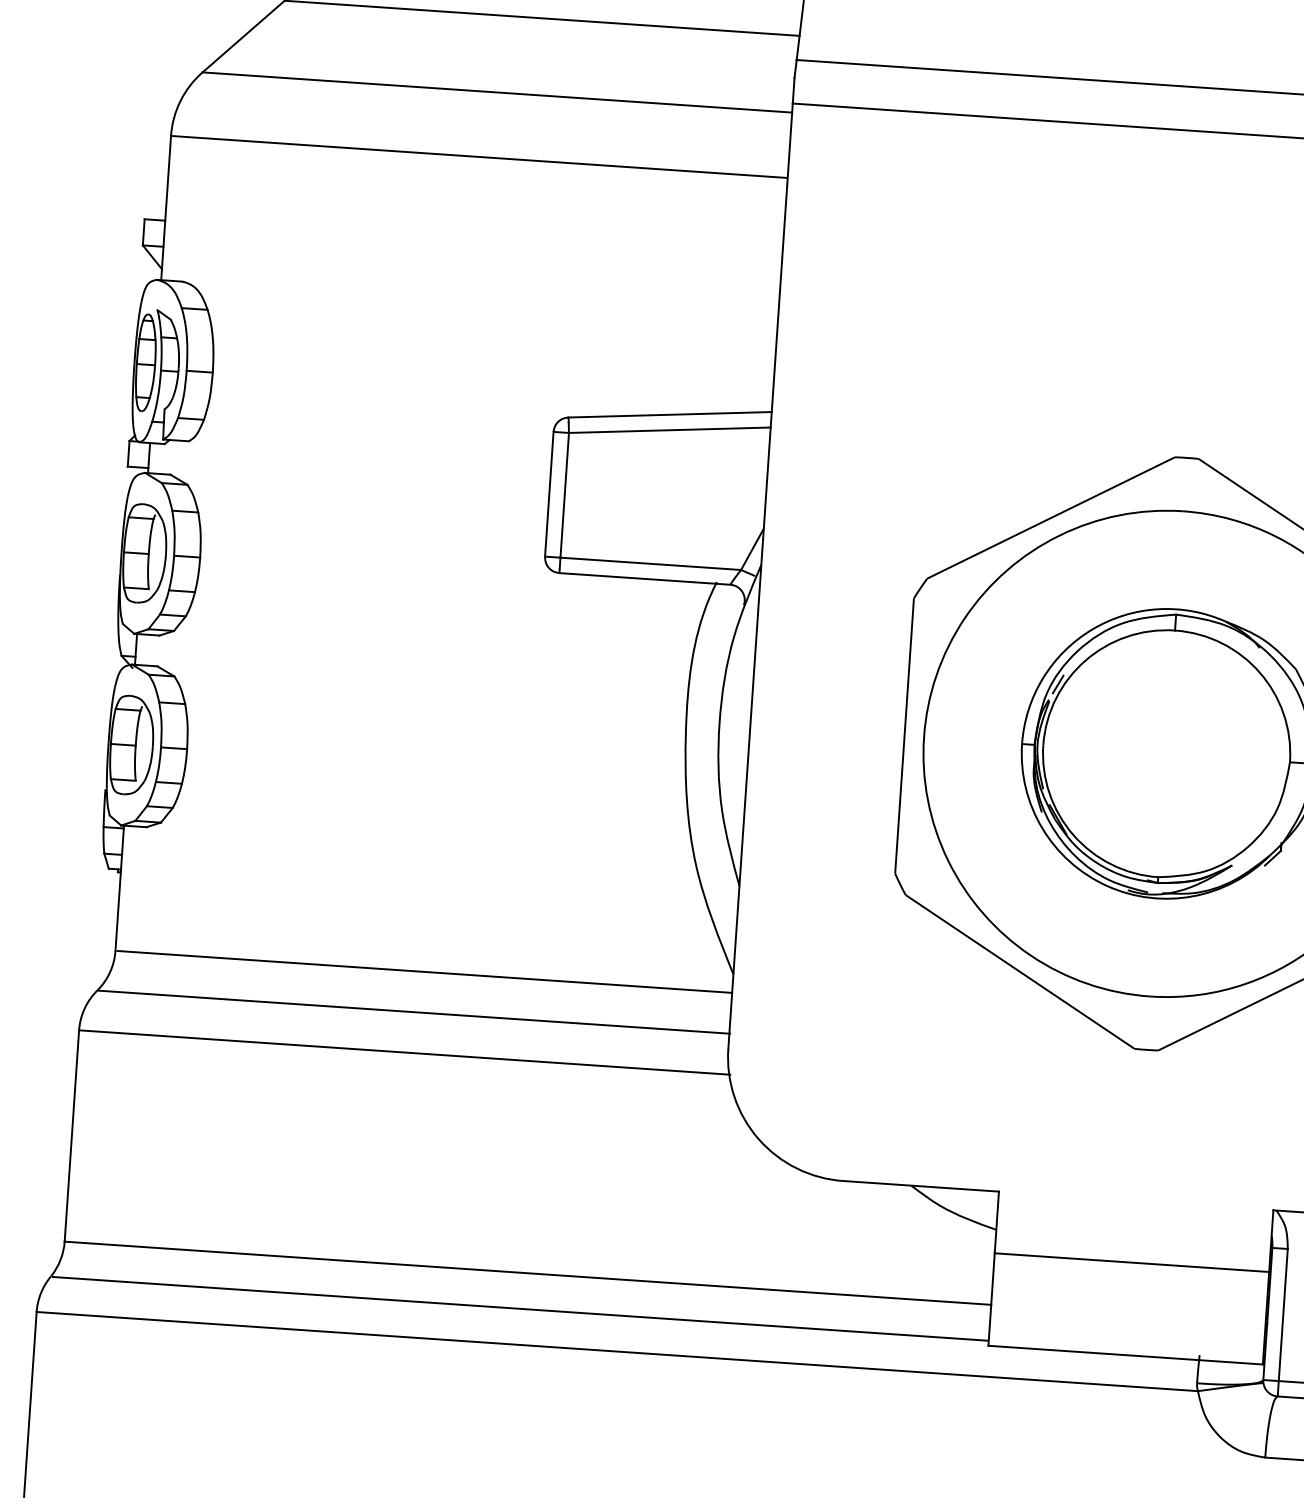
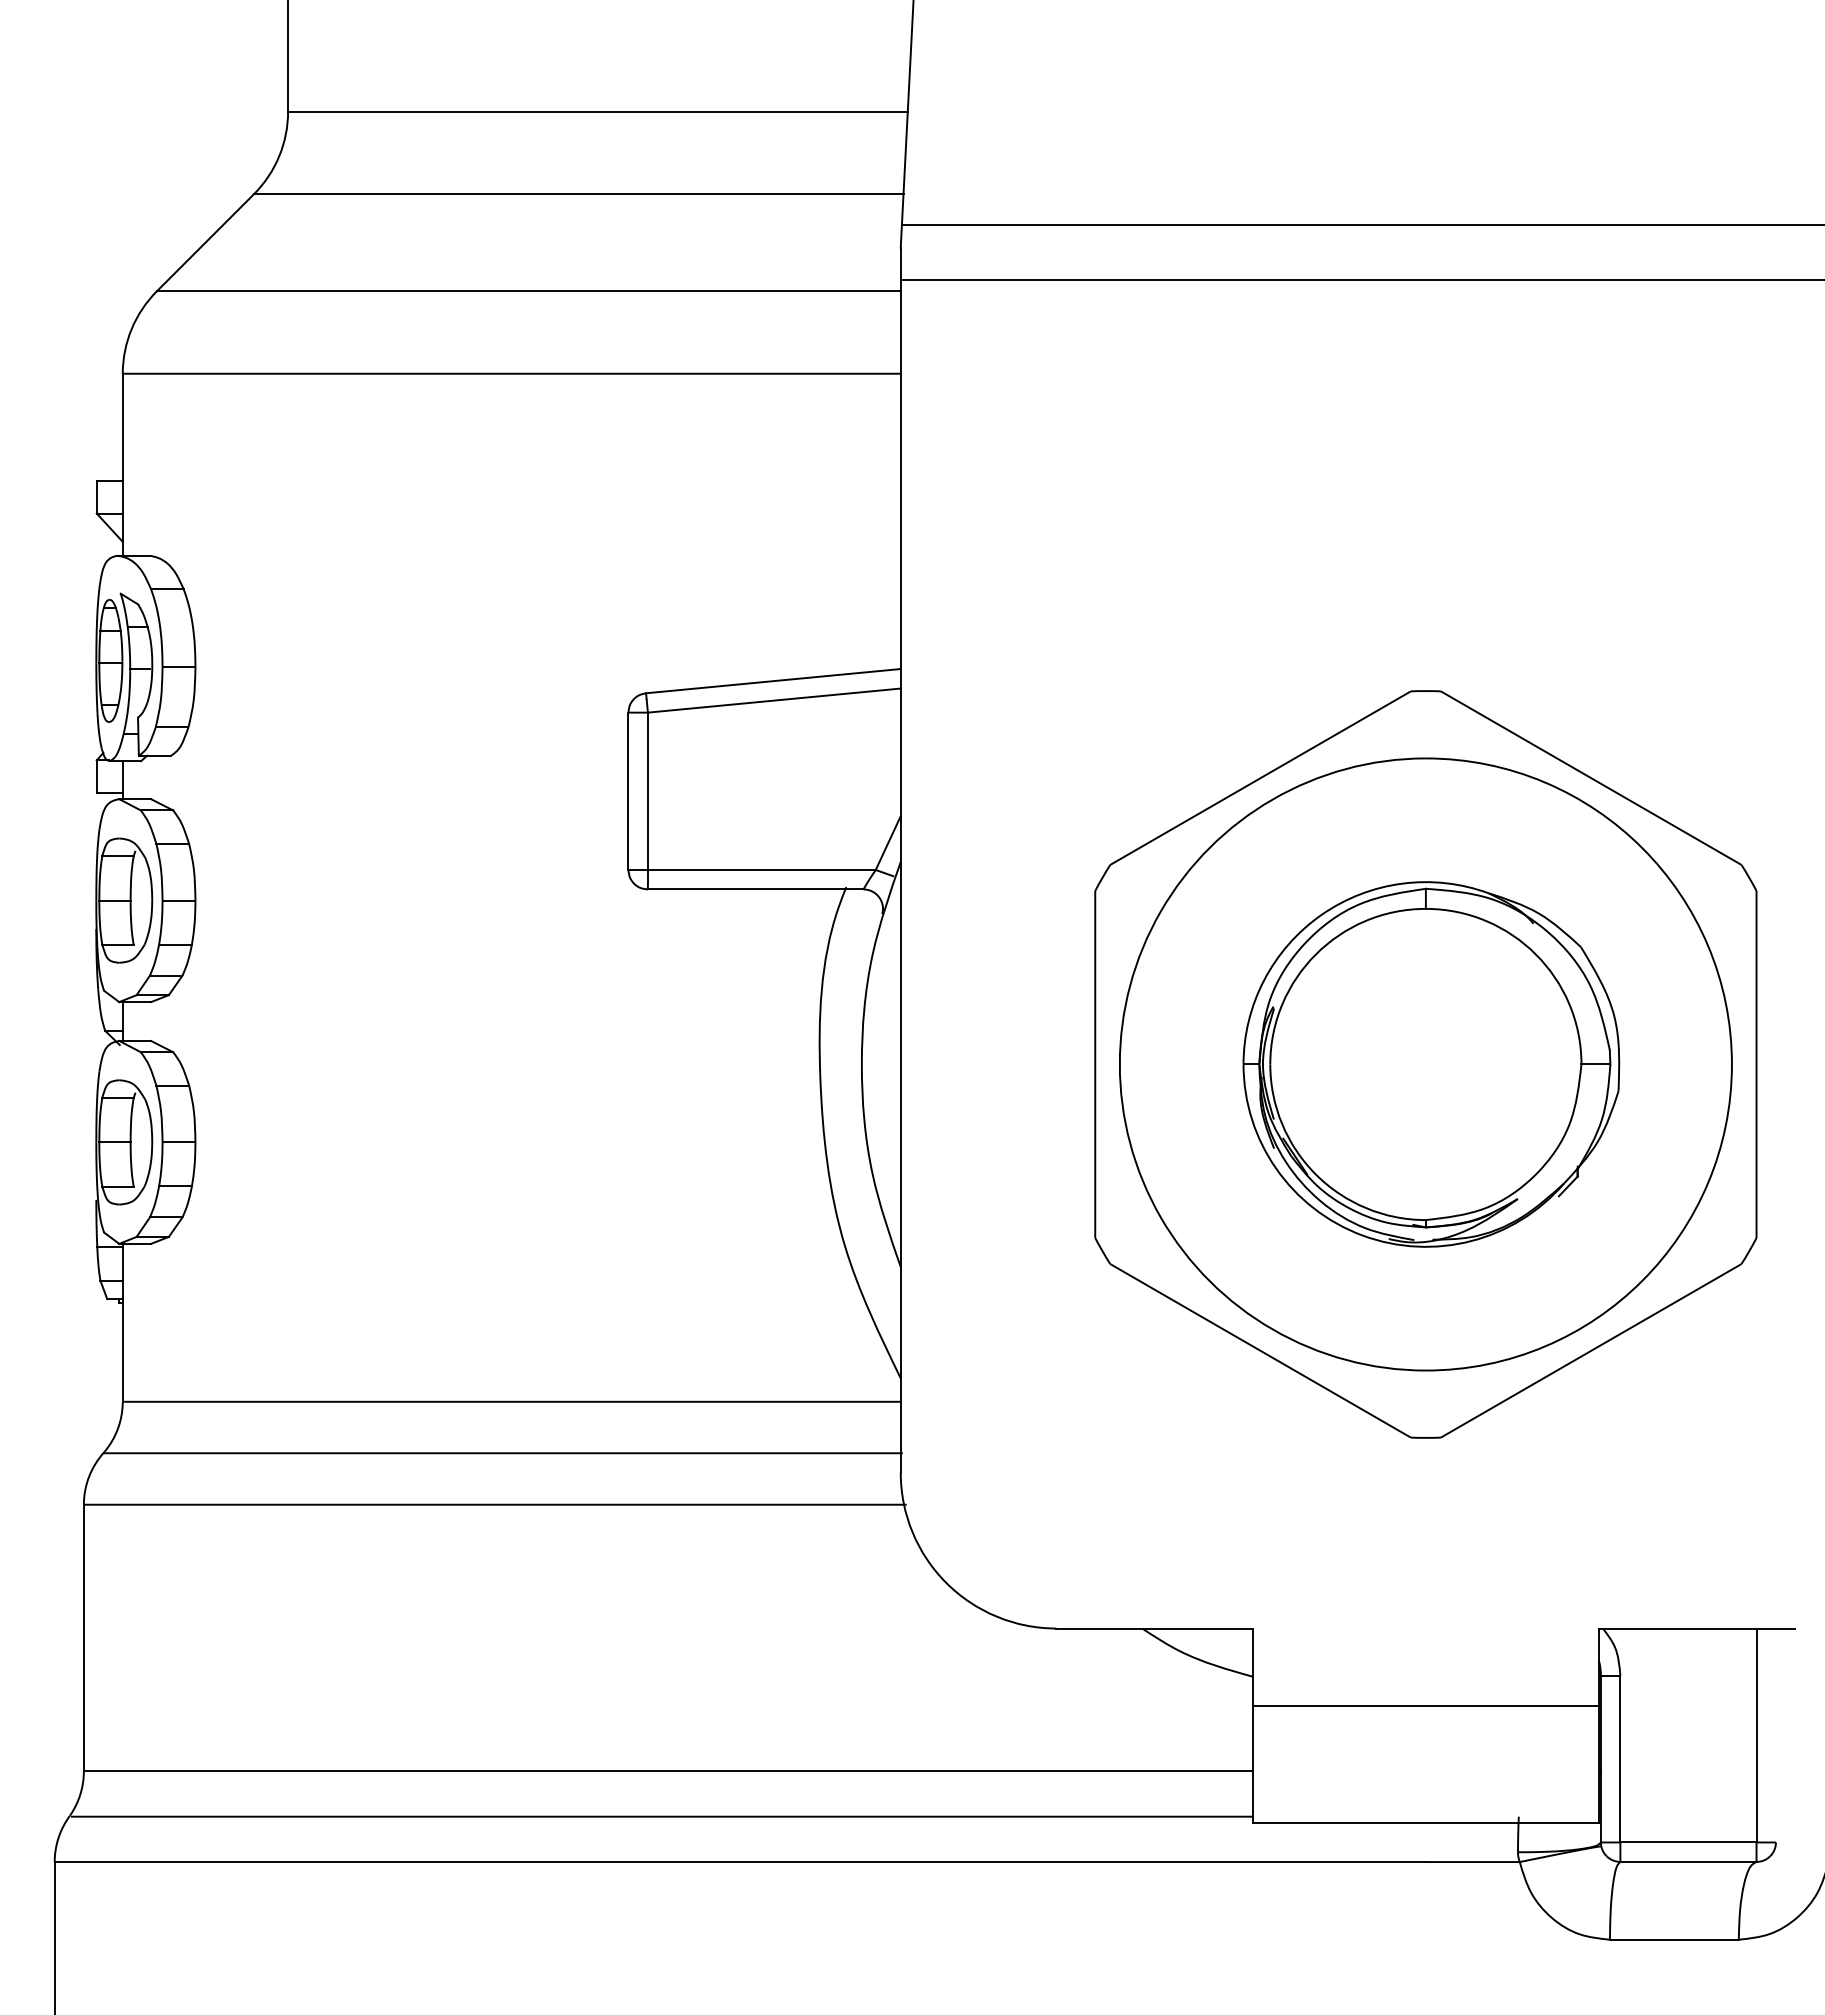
line: (1057, 684) -> (1283, 986), removed

